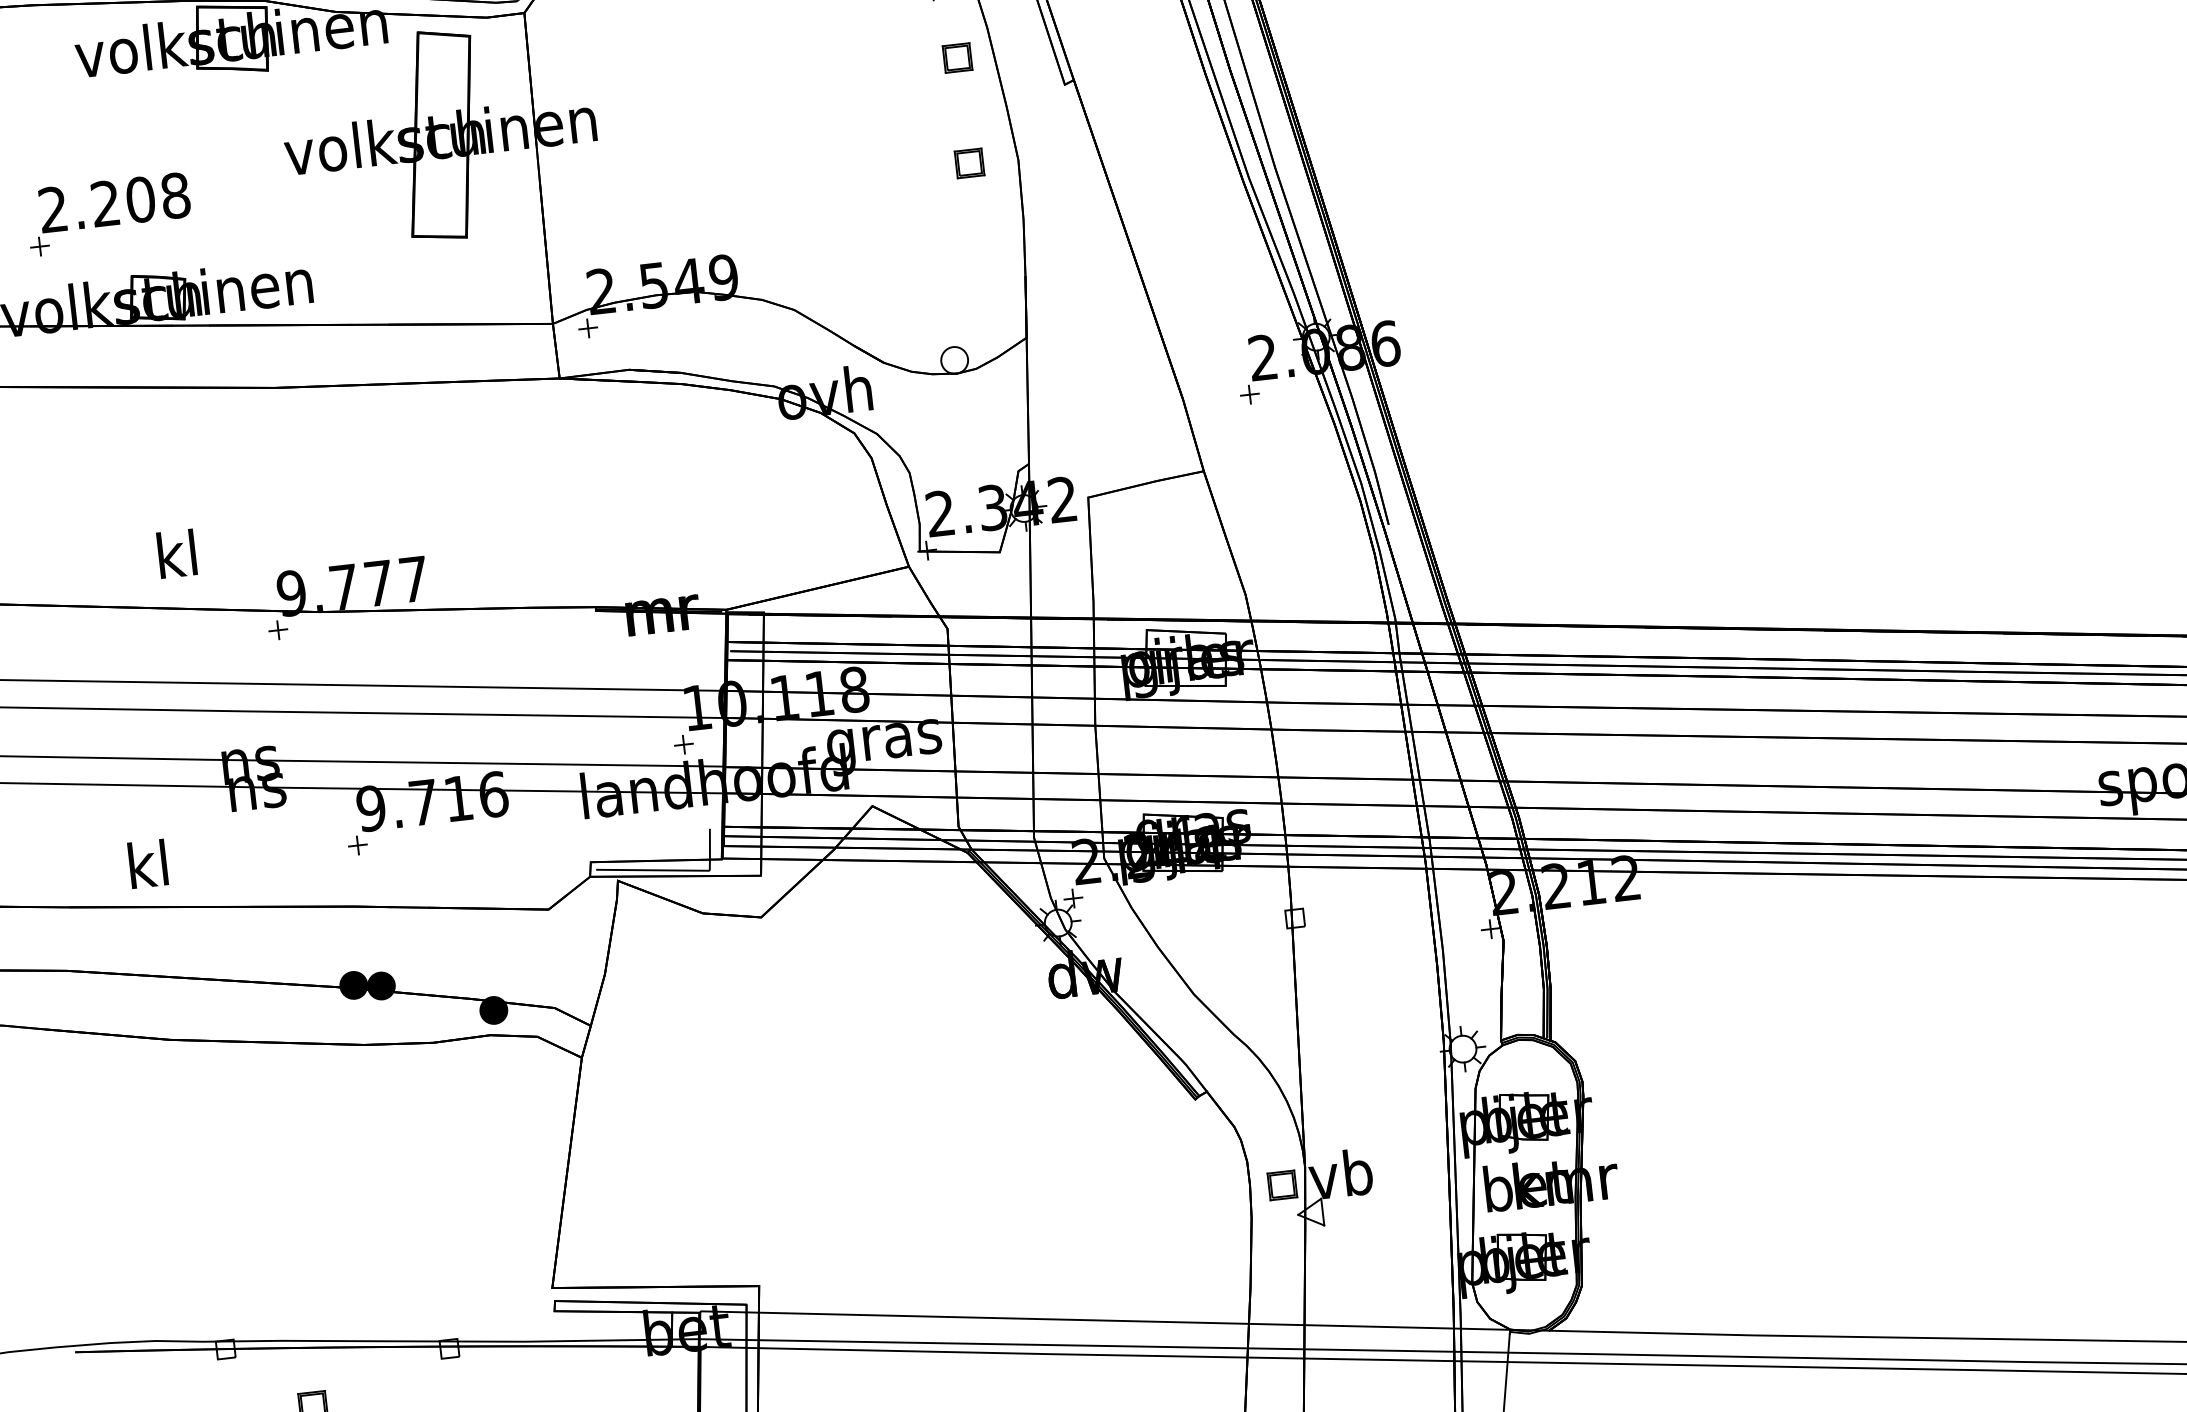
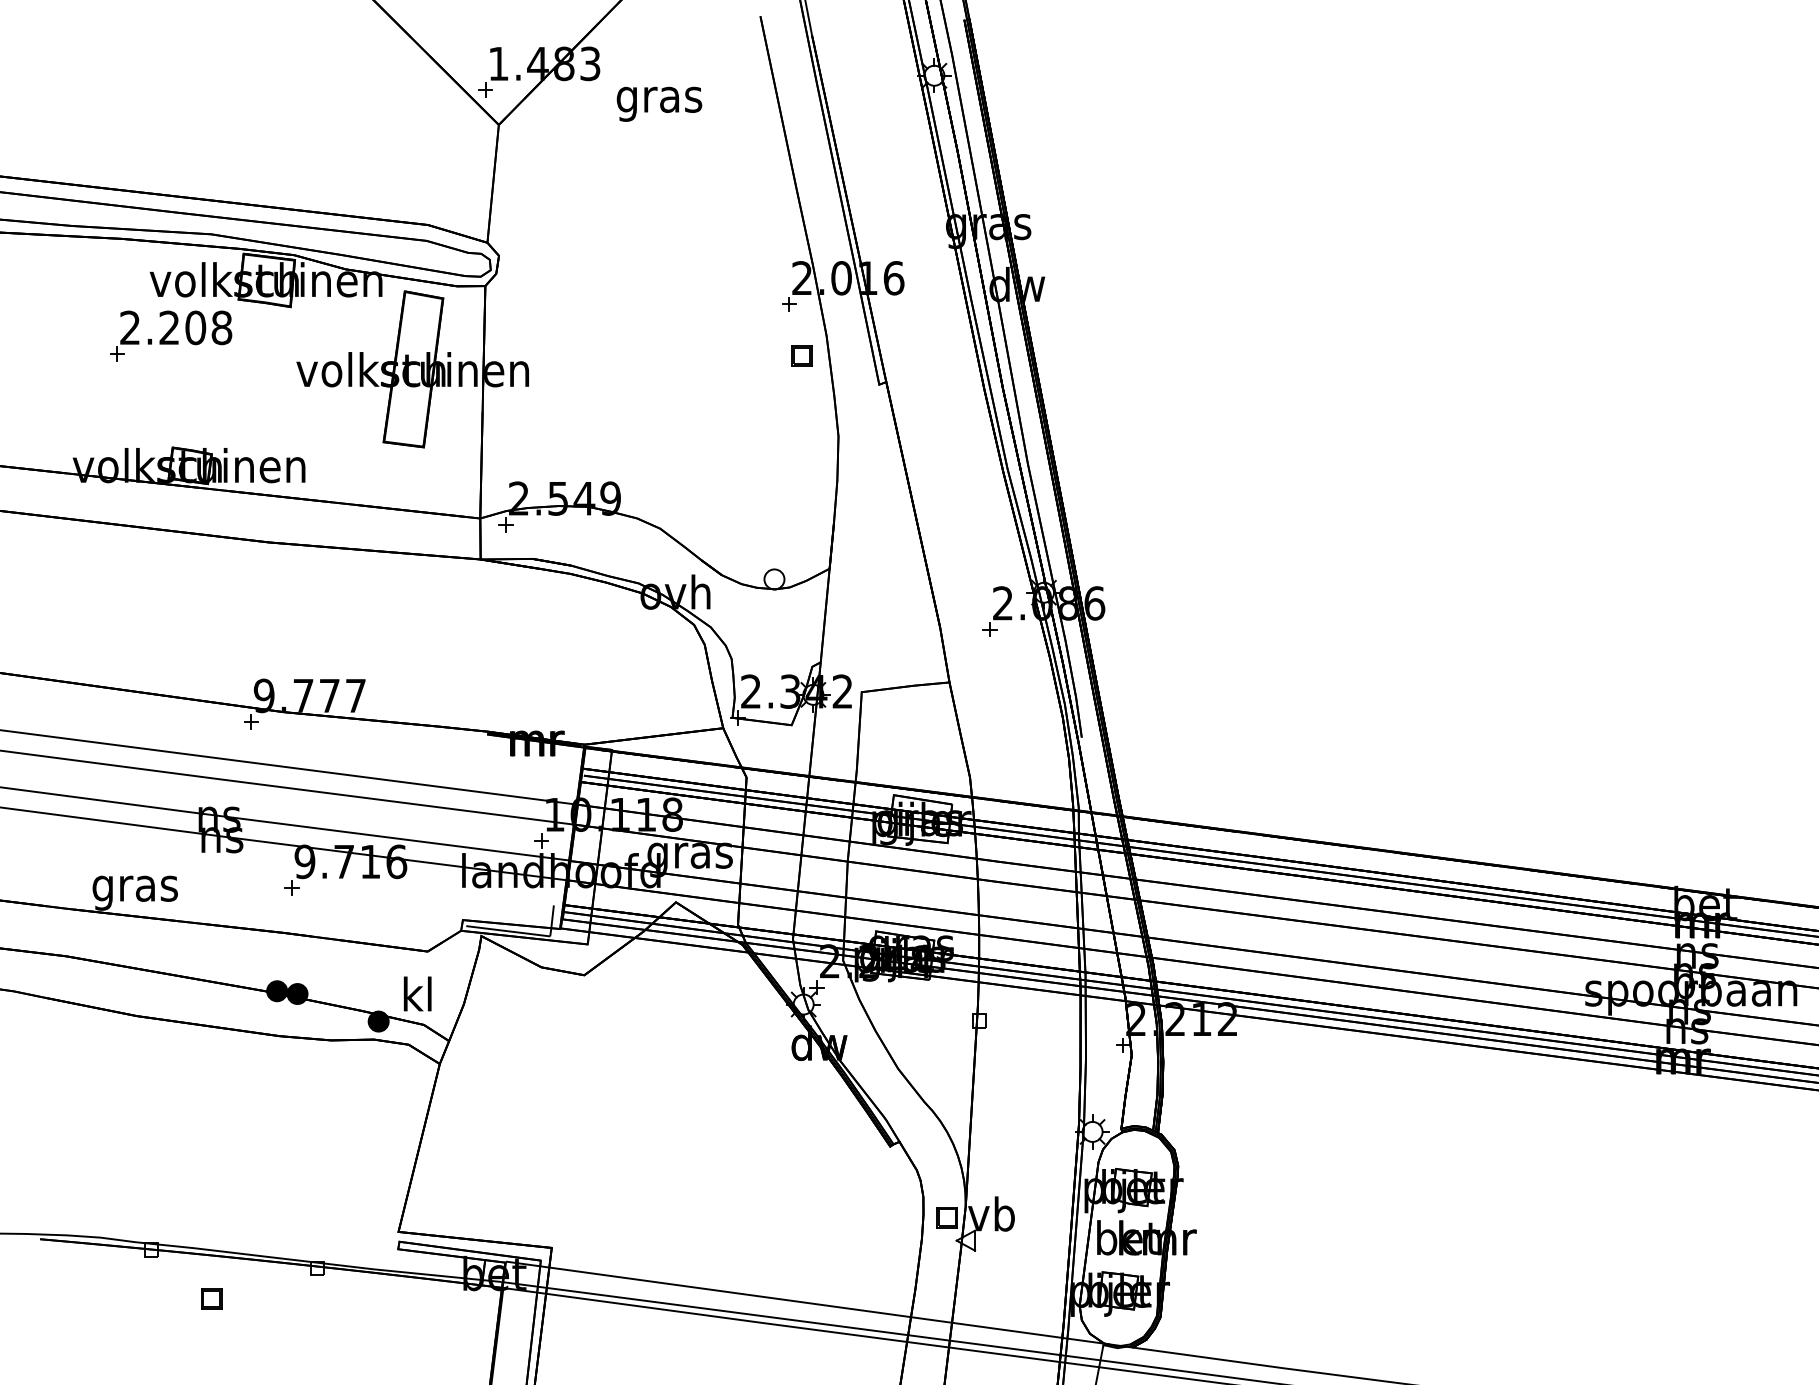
part: (968, 162) -> (801, 434), removed
part: (109, 213) -> (171, 335), moved
text: (176, 553) -> (417, 993), moved
text: (147, 870) -> (134, 888), kl -> gras

